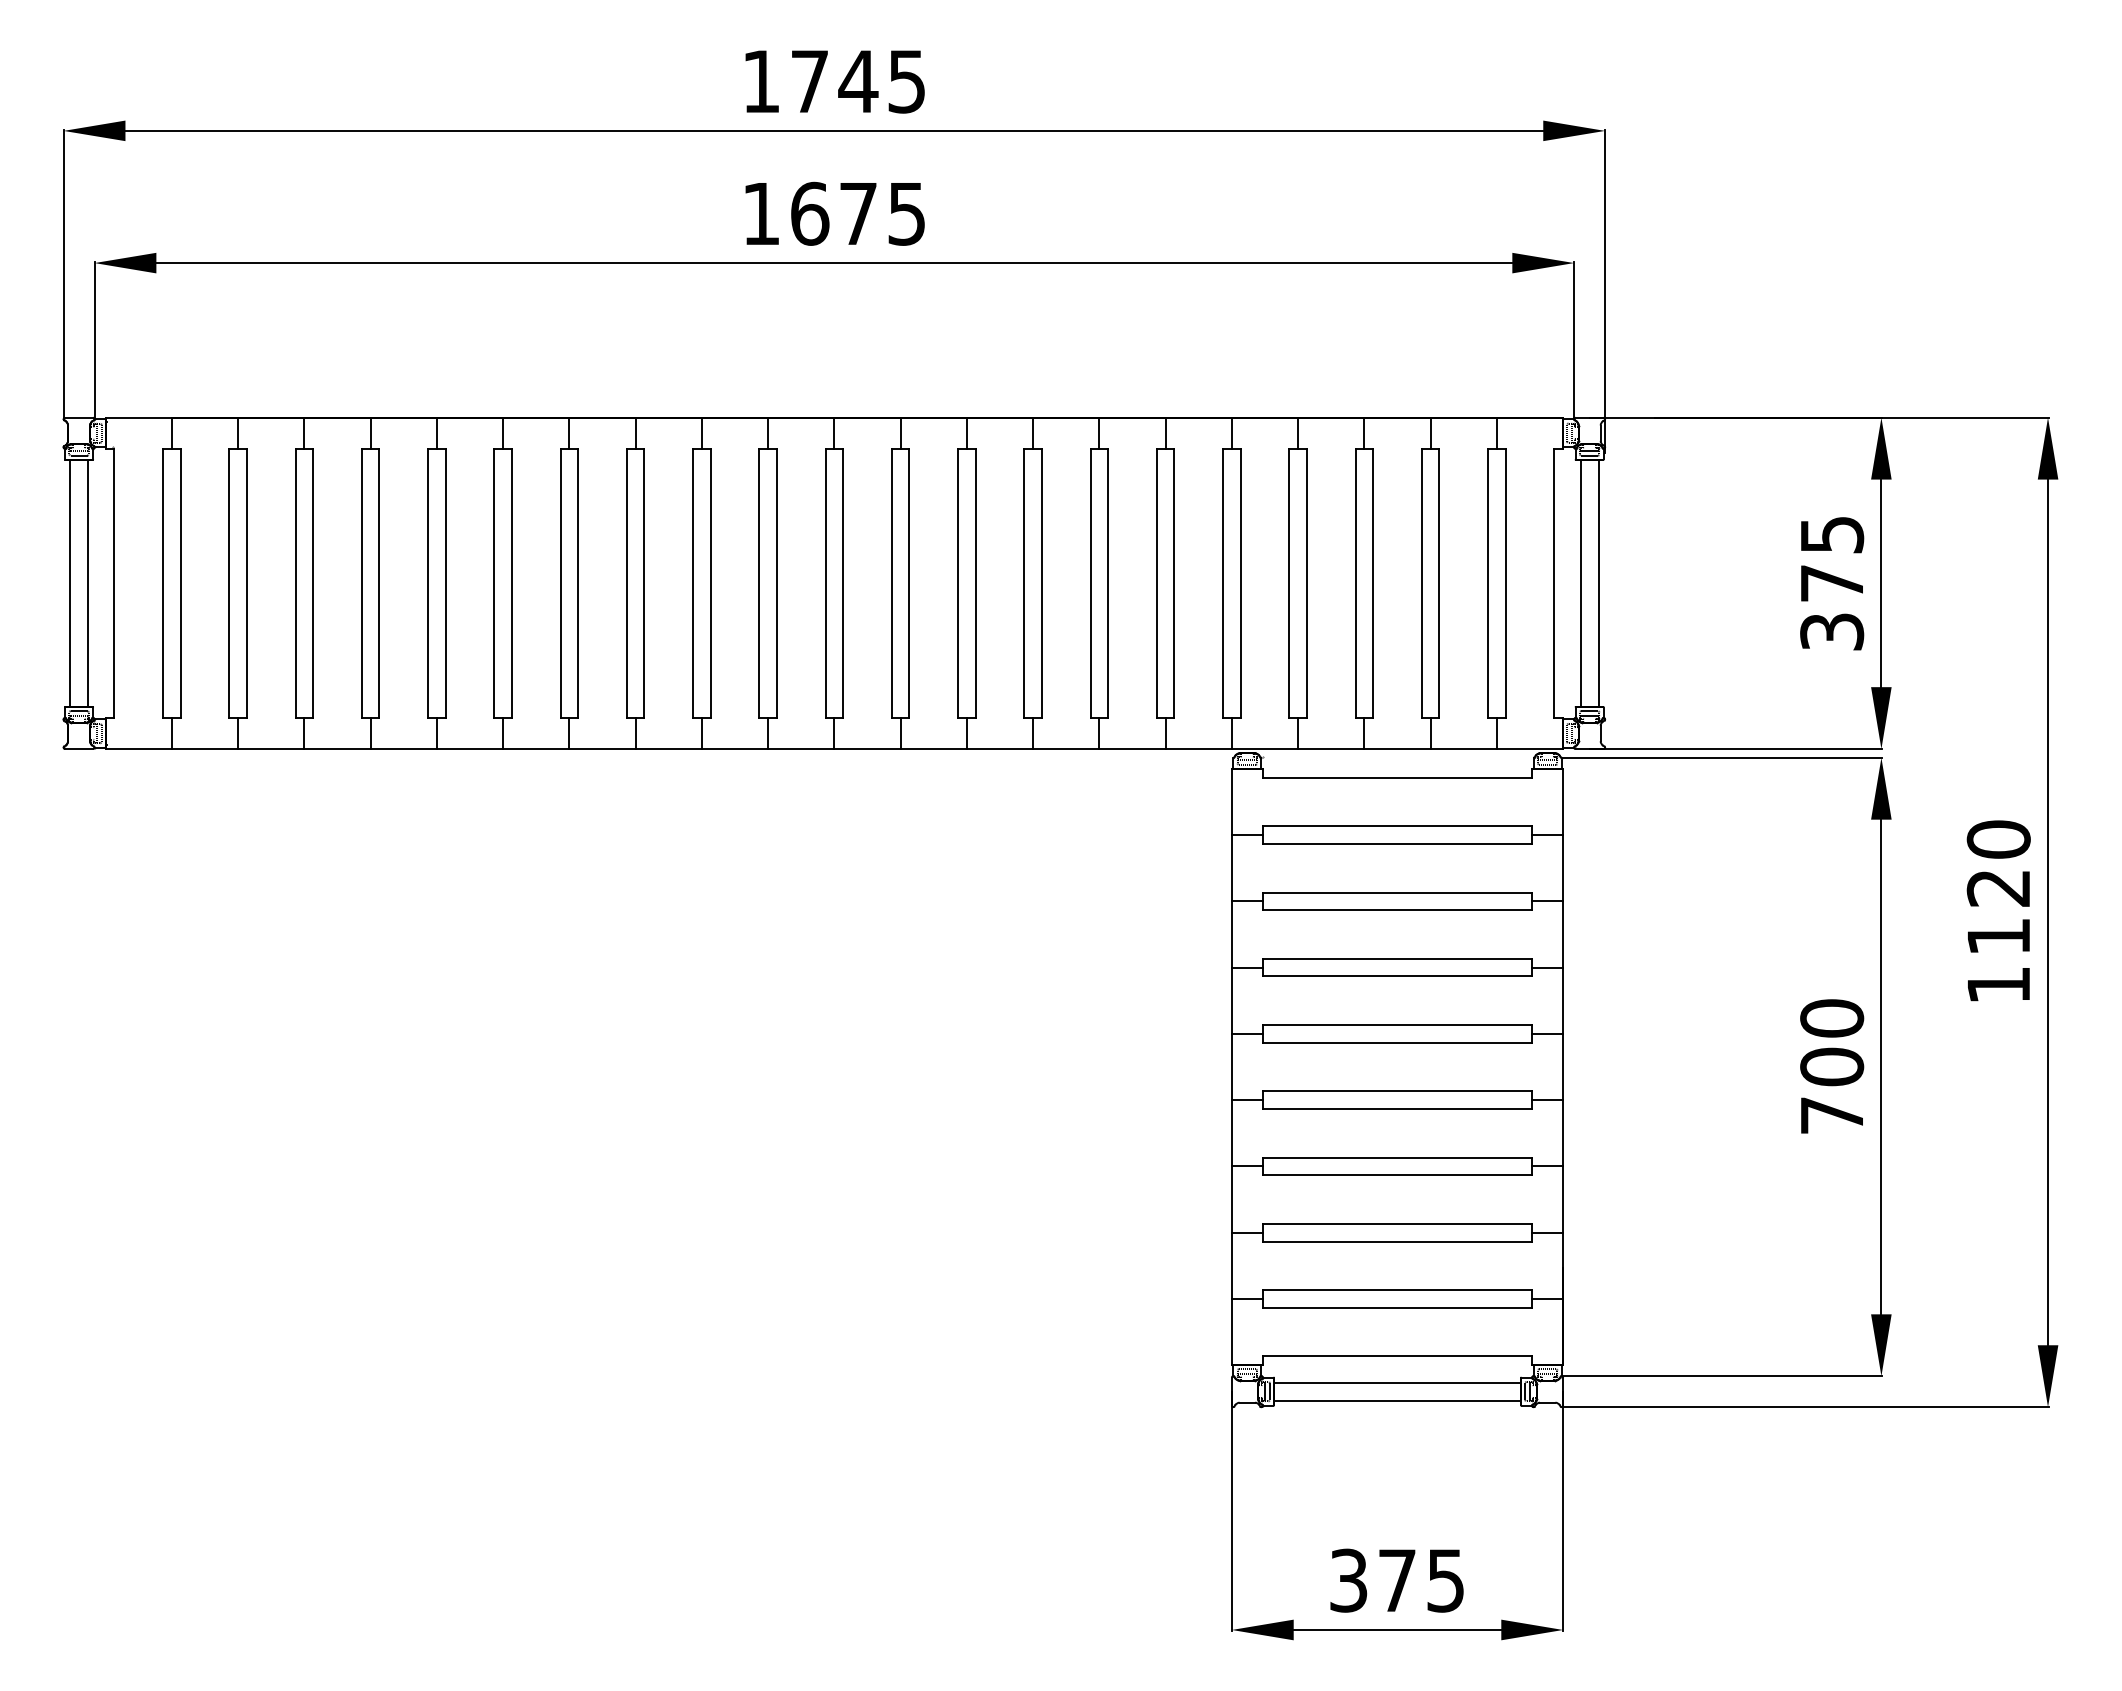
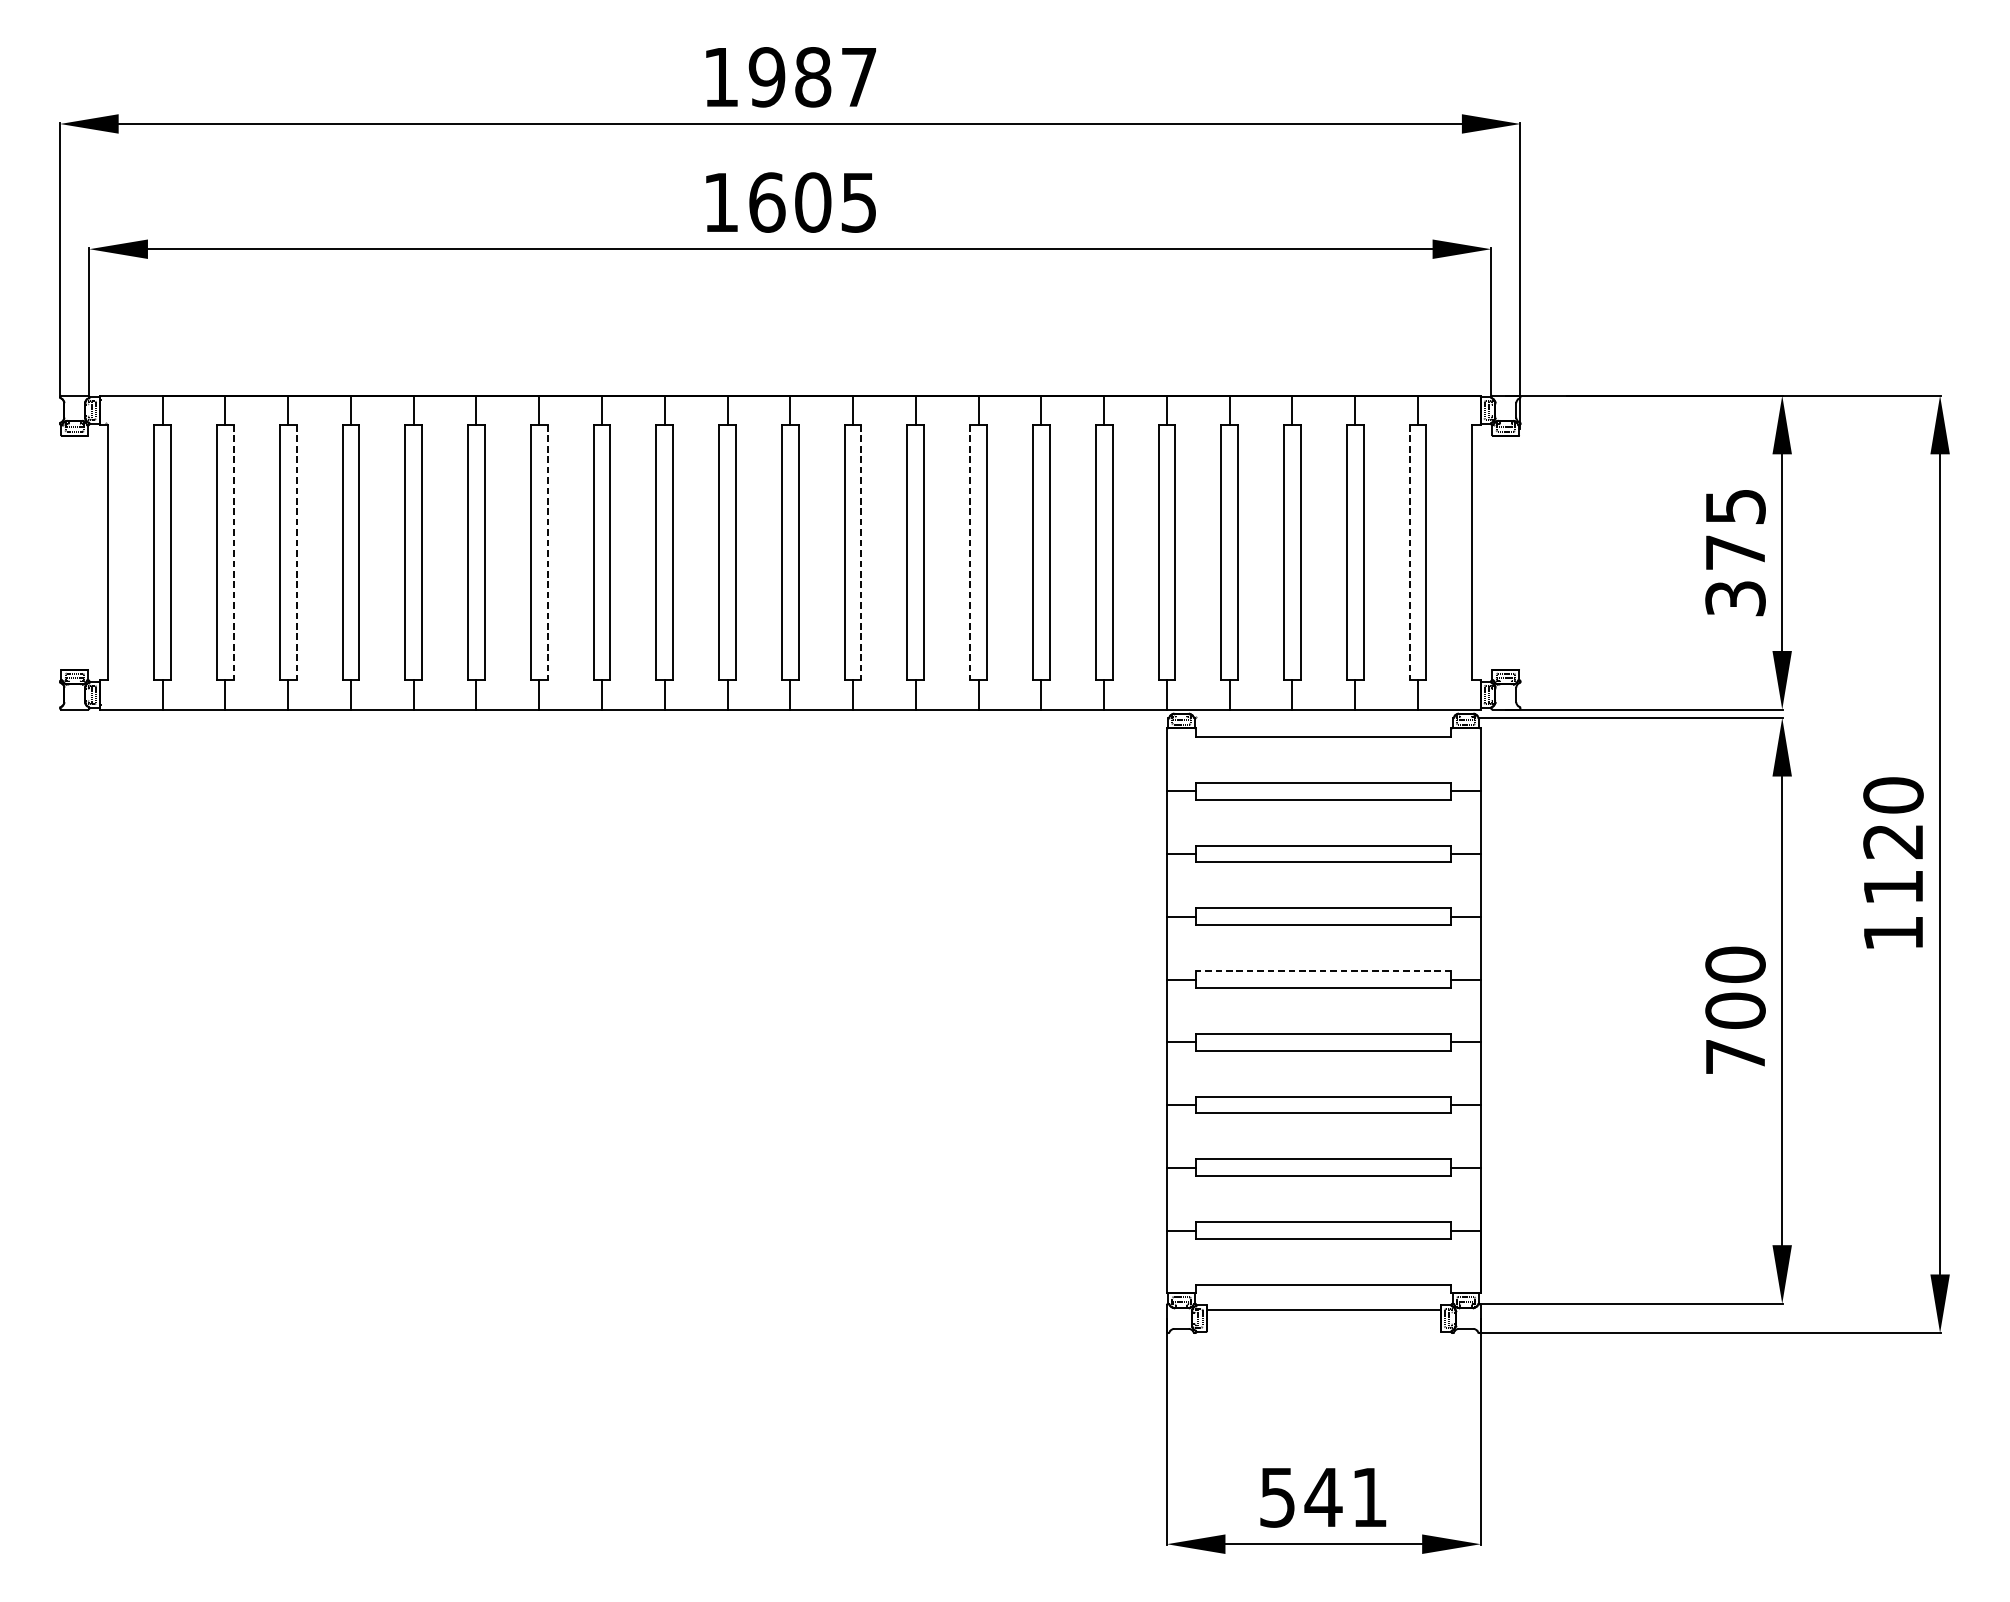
text: (857, 81) -> (812, 77), 1745 -> 1987
text: (858, 213) -> (813, 202), 1675 -> 1605
line: (70, 583) -> (66, 552), removed
line: (87, 583) -> (82, 552), removed
line: (246, 583) -> (233, 552), solid -> dashed
line: (313, 583) -> (296, 552), solid -> dashed
line: (578, 583) -> (547, 552), solid -> dashed
line: (909, 583) -> (861, 552), solid -> dashed
line: (1024, 583) -> (970, 552), solid -> dashed
line: (1488, 583) -> (1410, 552), solid -> dashed
line: (1580, 583) -> (1497, 552), removed
line: (1598, 583) -> (1514, 552), removed
line: (1397, 1025) -> (1323, 971), solid -> dashed
line: (1397, 1400) -> (1323, 1326), removed
text: (1397, 1580) -> (1323, 1497), 375 -> 541

